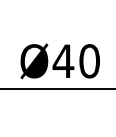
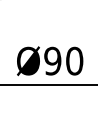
text: (63, 60) -> (52, 60), Ø40 -> Ø90

